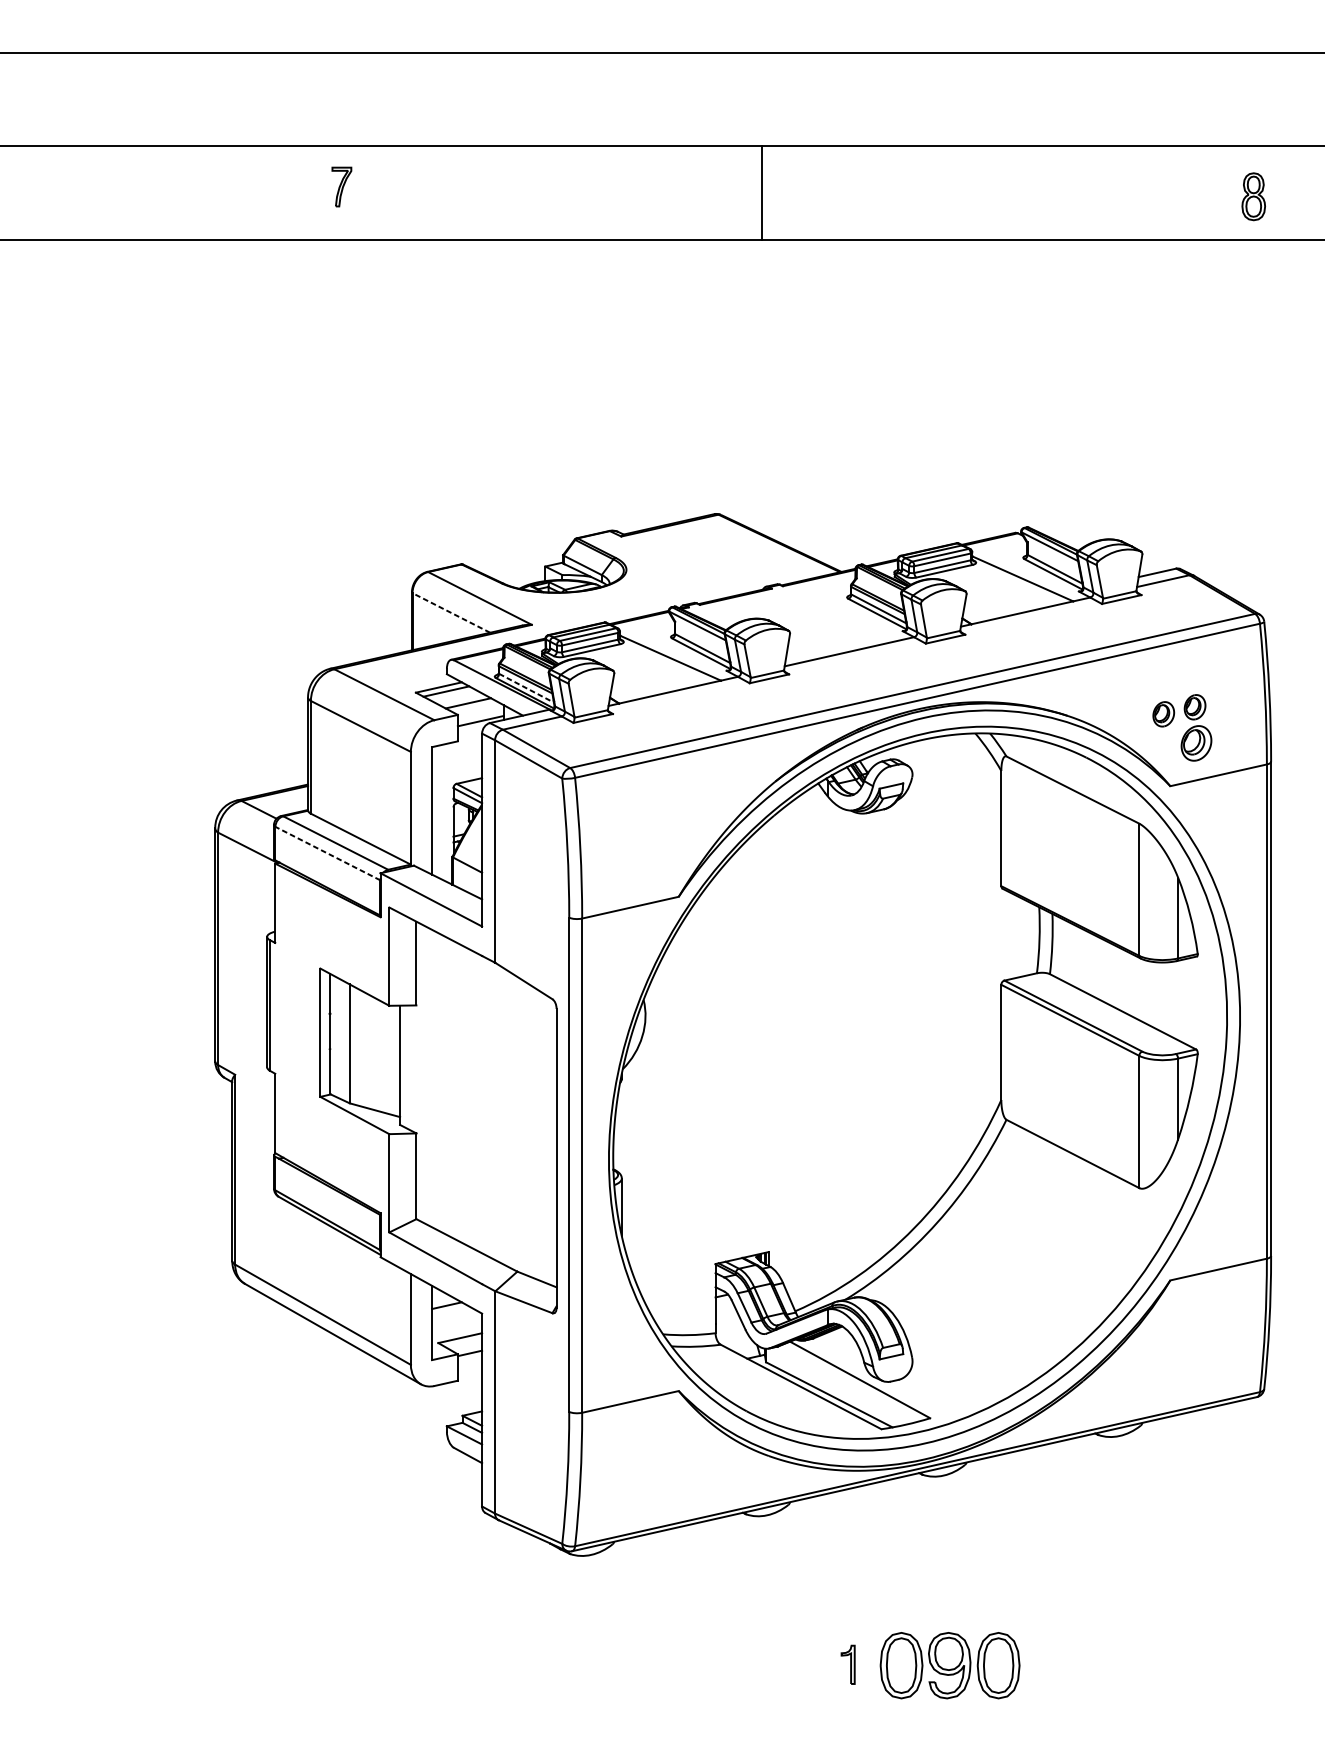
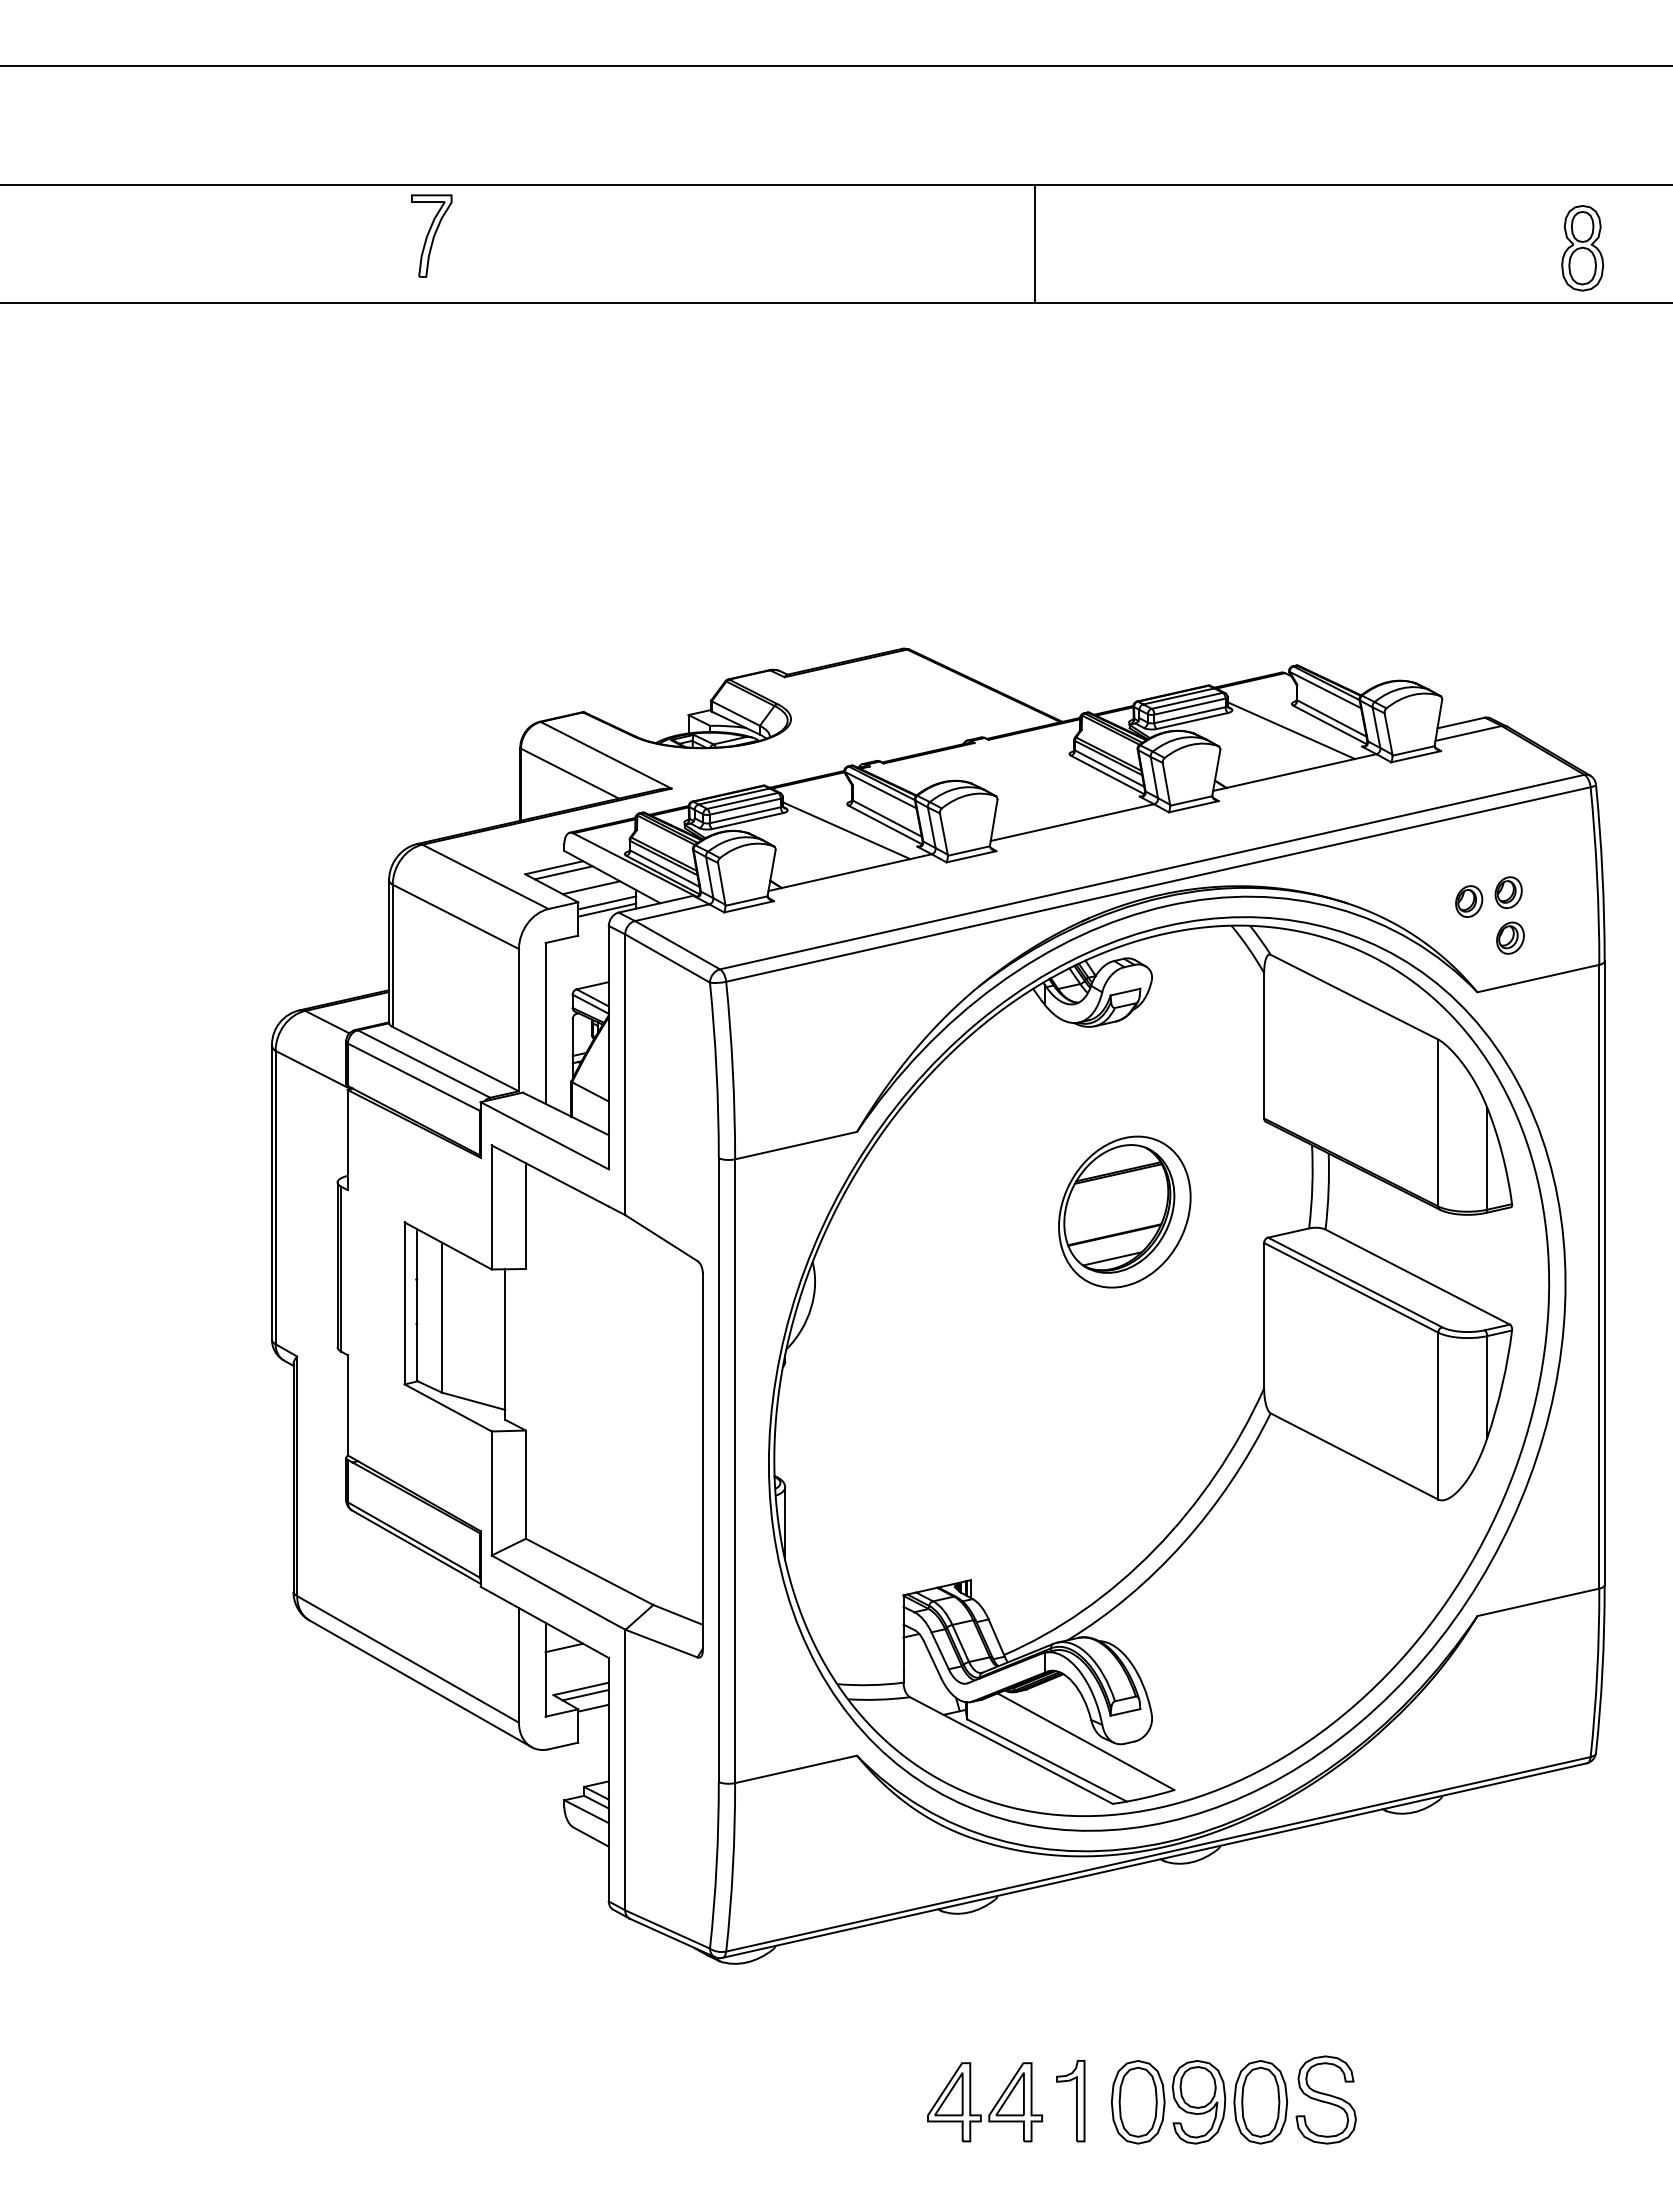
part: (341, 186) -> (431, 235), size x1.67
line: (762, 192) -> (1034, 243), moved
part: (1253, 196) -> (1582, 248), size x1.43
line: (450, 612) -> (569, 773), dashed -> solid
line: (527, 688) -> (665, 868), dashed -> solid
line: (481, 715) -> (607, 902), added
part: (1196, 742) -> (1510, 937), size x0.71
line: (327, 853) -> (413, 1077), dashed -> solid
part: (890, 959) -> (1124, 1211), added
line: (463, 1342) -> (585, 1694), added
part: (1049, 1663) -> (1325, 2099), added
part: (847, 1665) -> (1070, 2101), size x1.67
part: (786, 1668) -> (993, 2106), added

